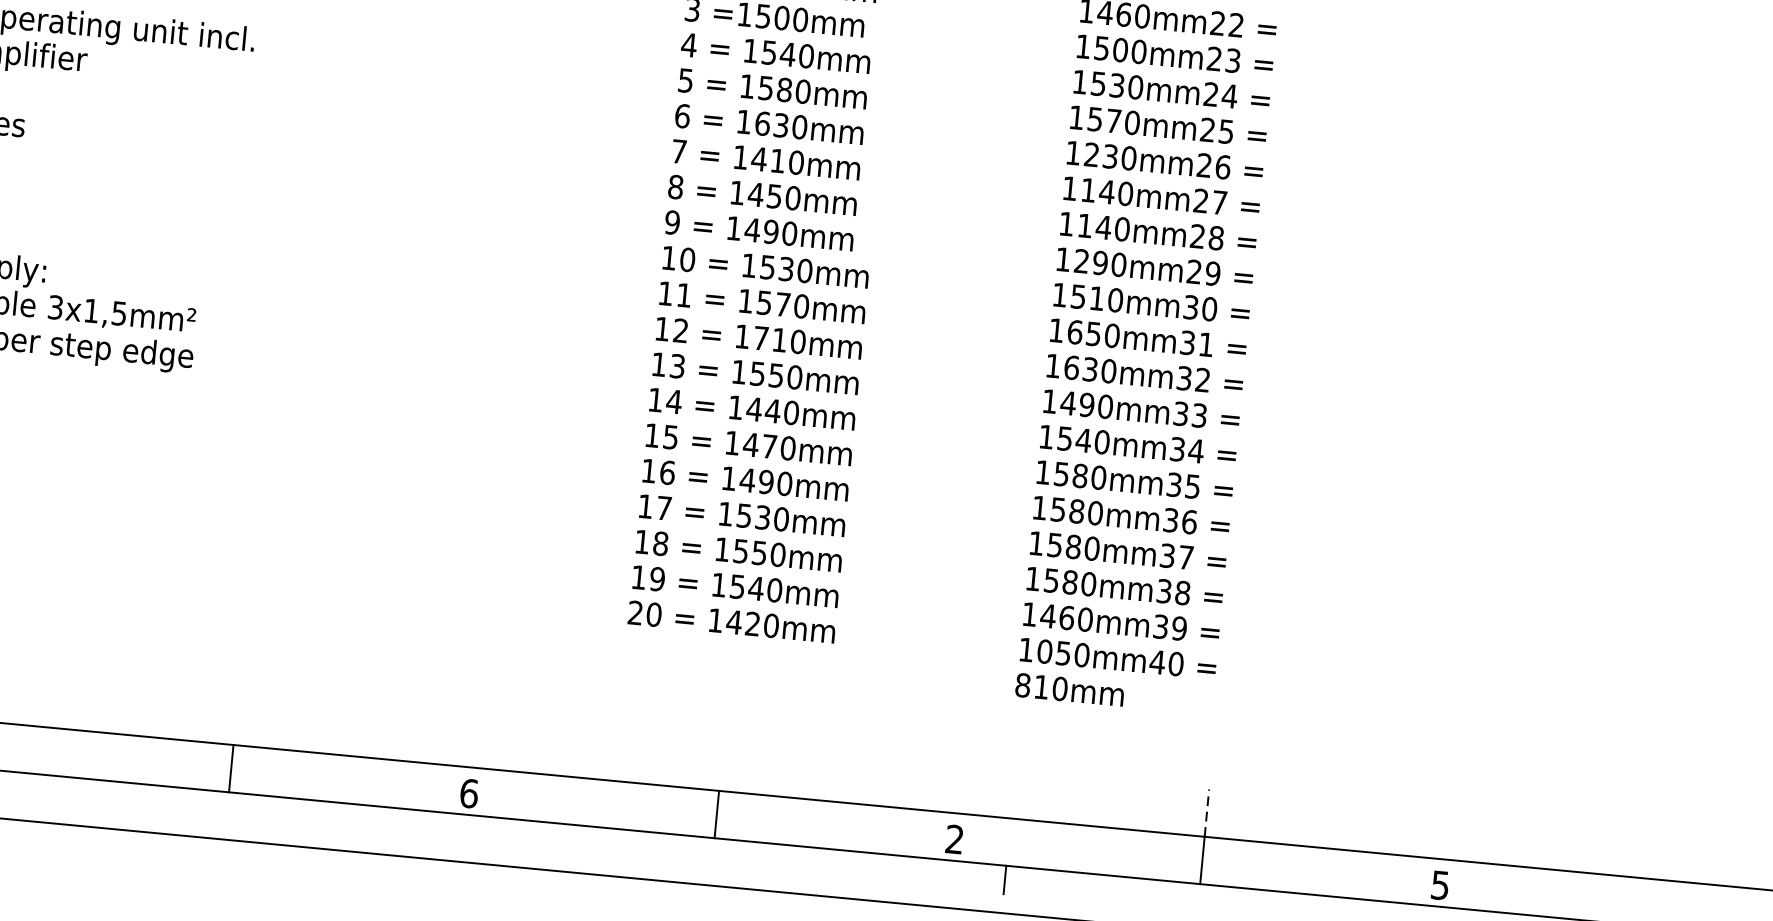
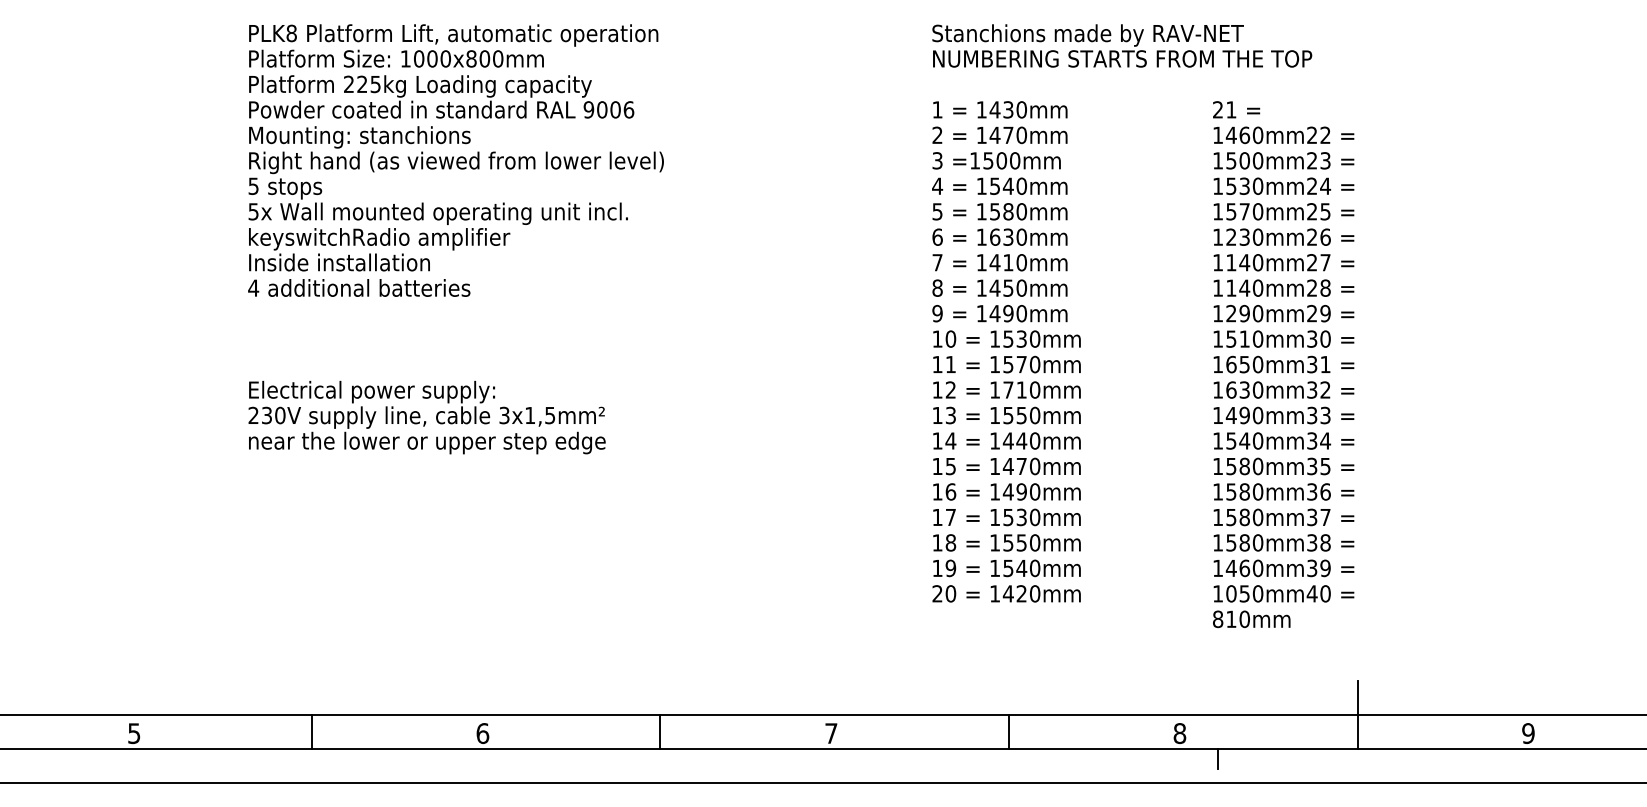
text: (469, 793) -> (831, 733), 6 -> 7
line: (1206, 812) -> (1357, 697), dashed -> solid
text: (954, 839) -> (1179, 733), 2 -> 8
text: (1440, 885) -> (1528, 733), 5 -> 9

